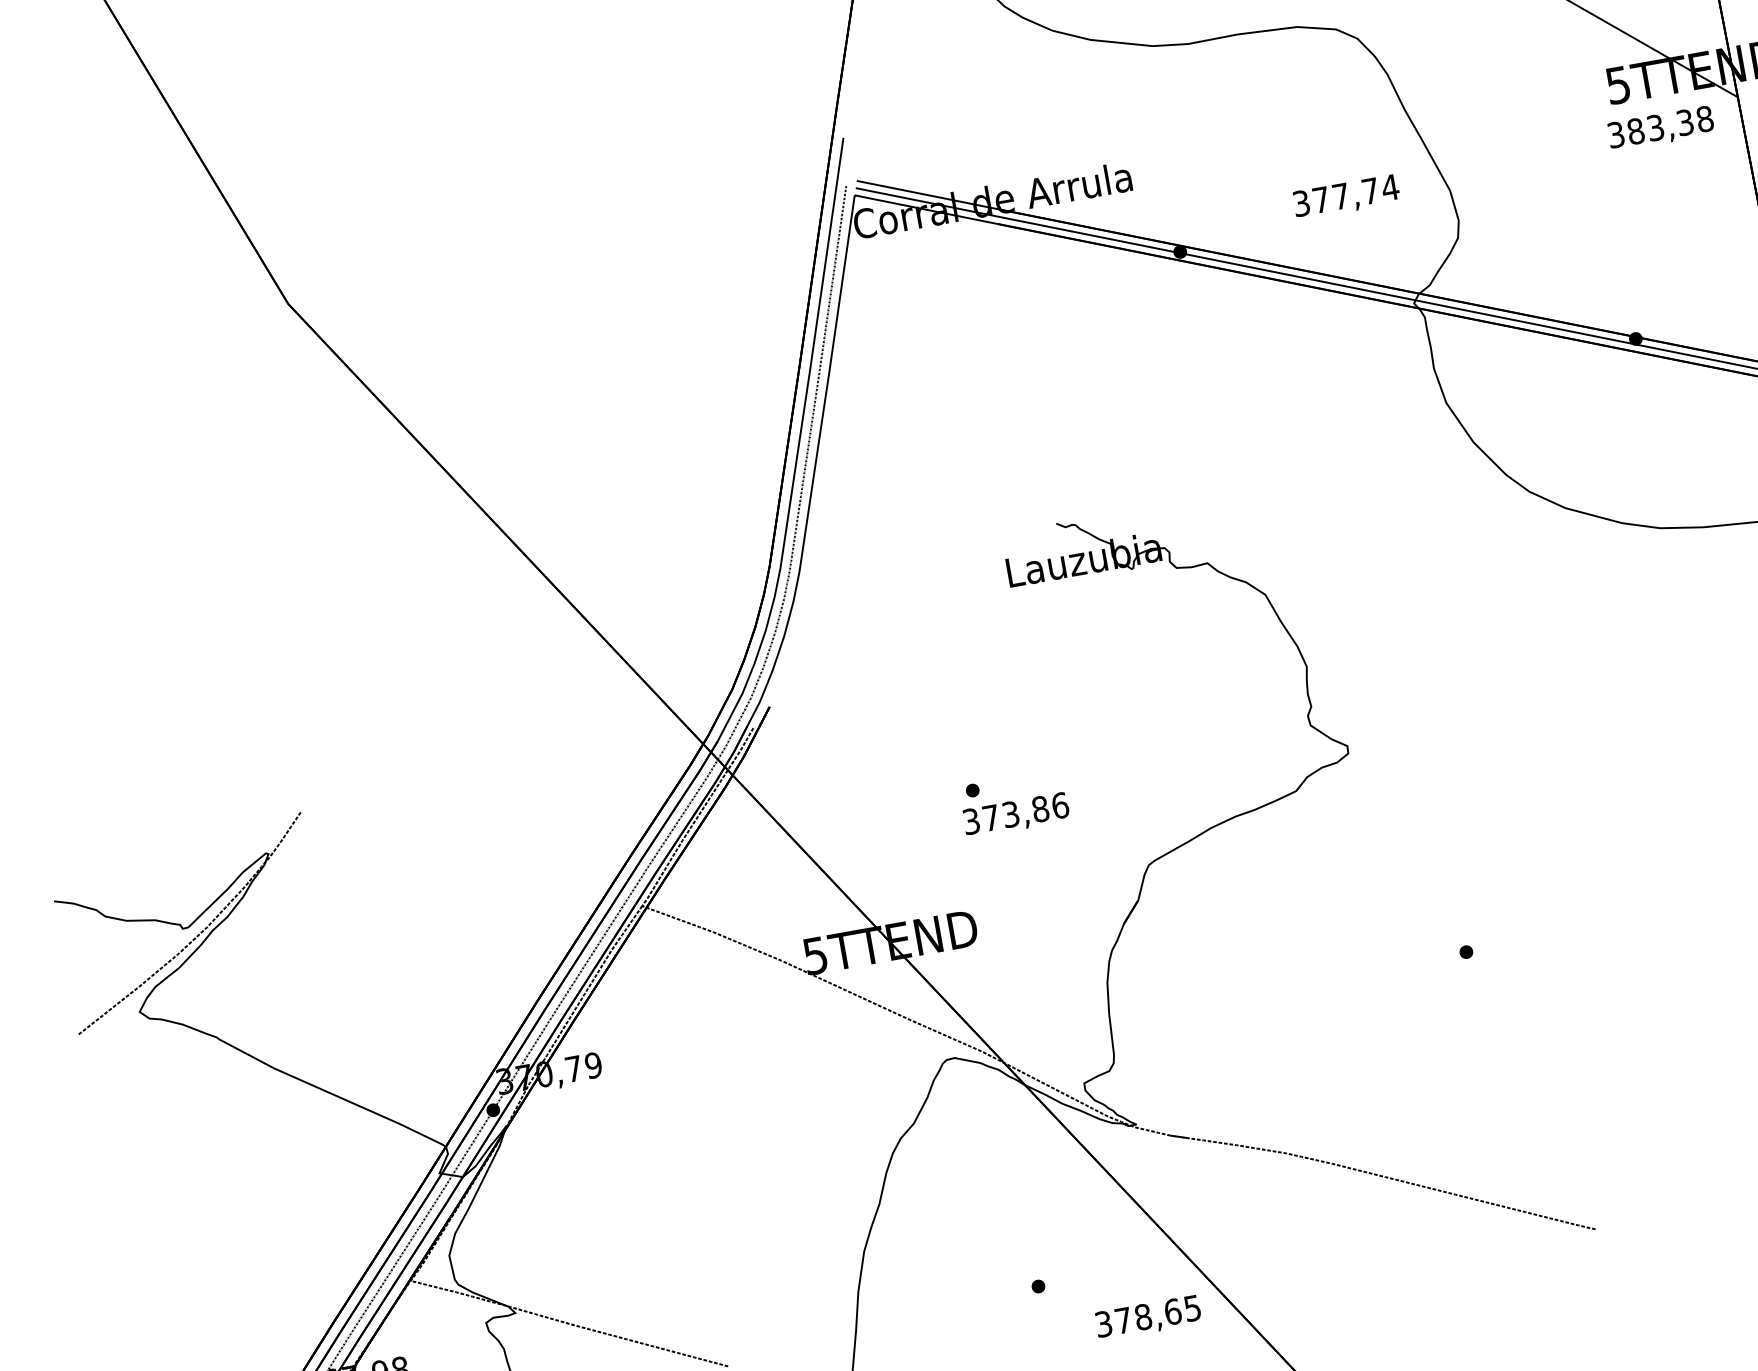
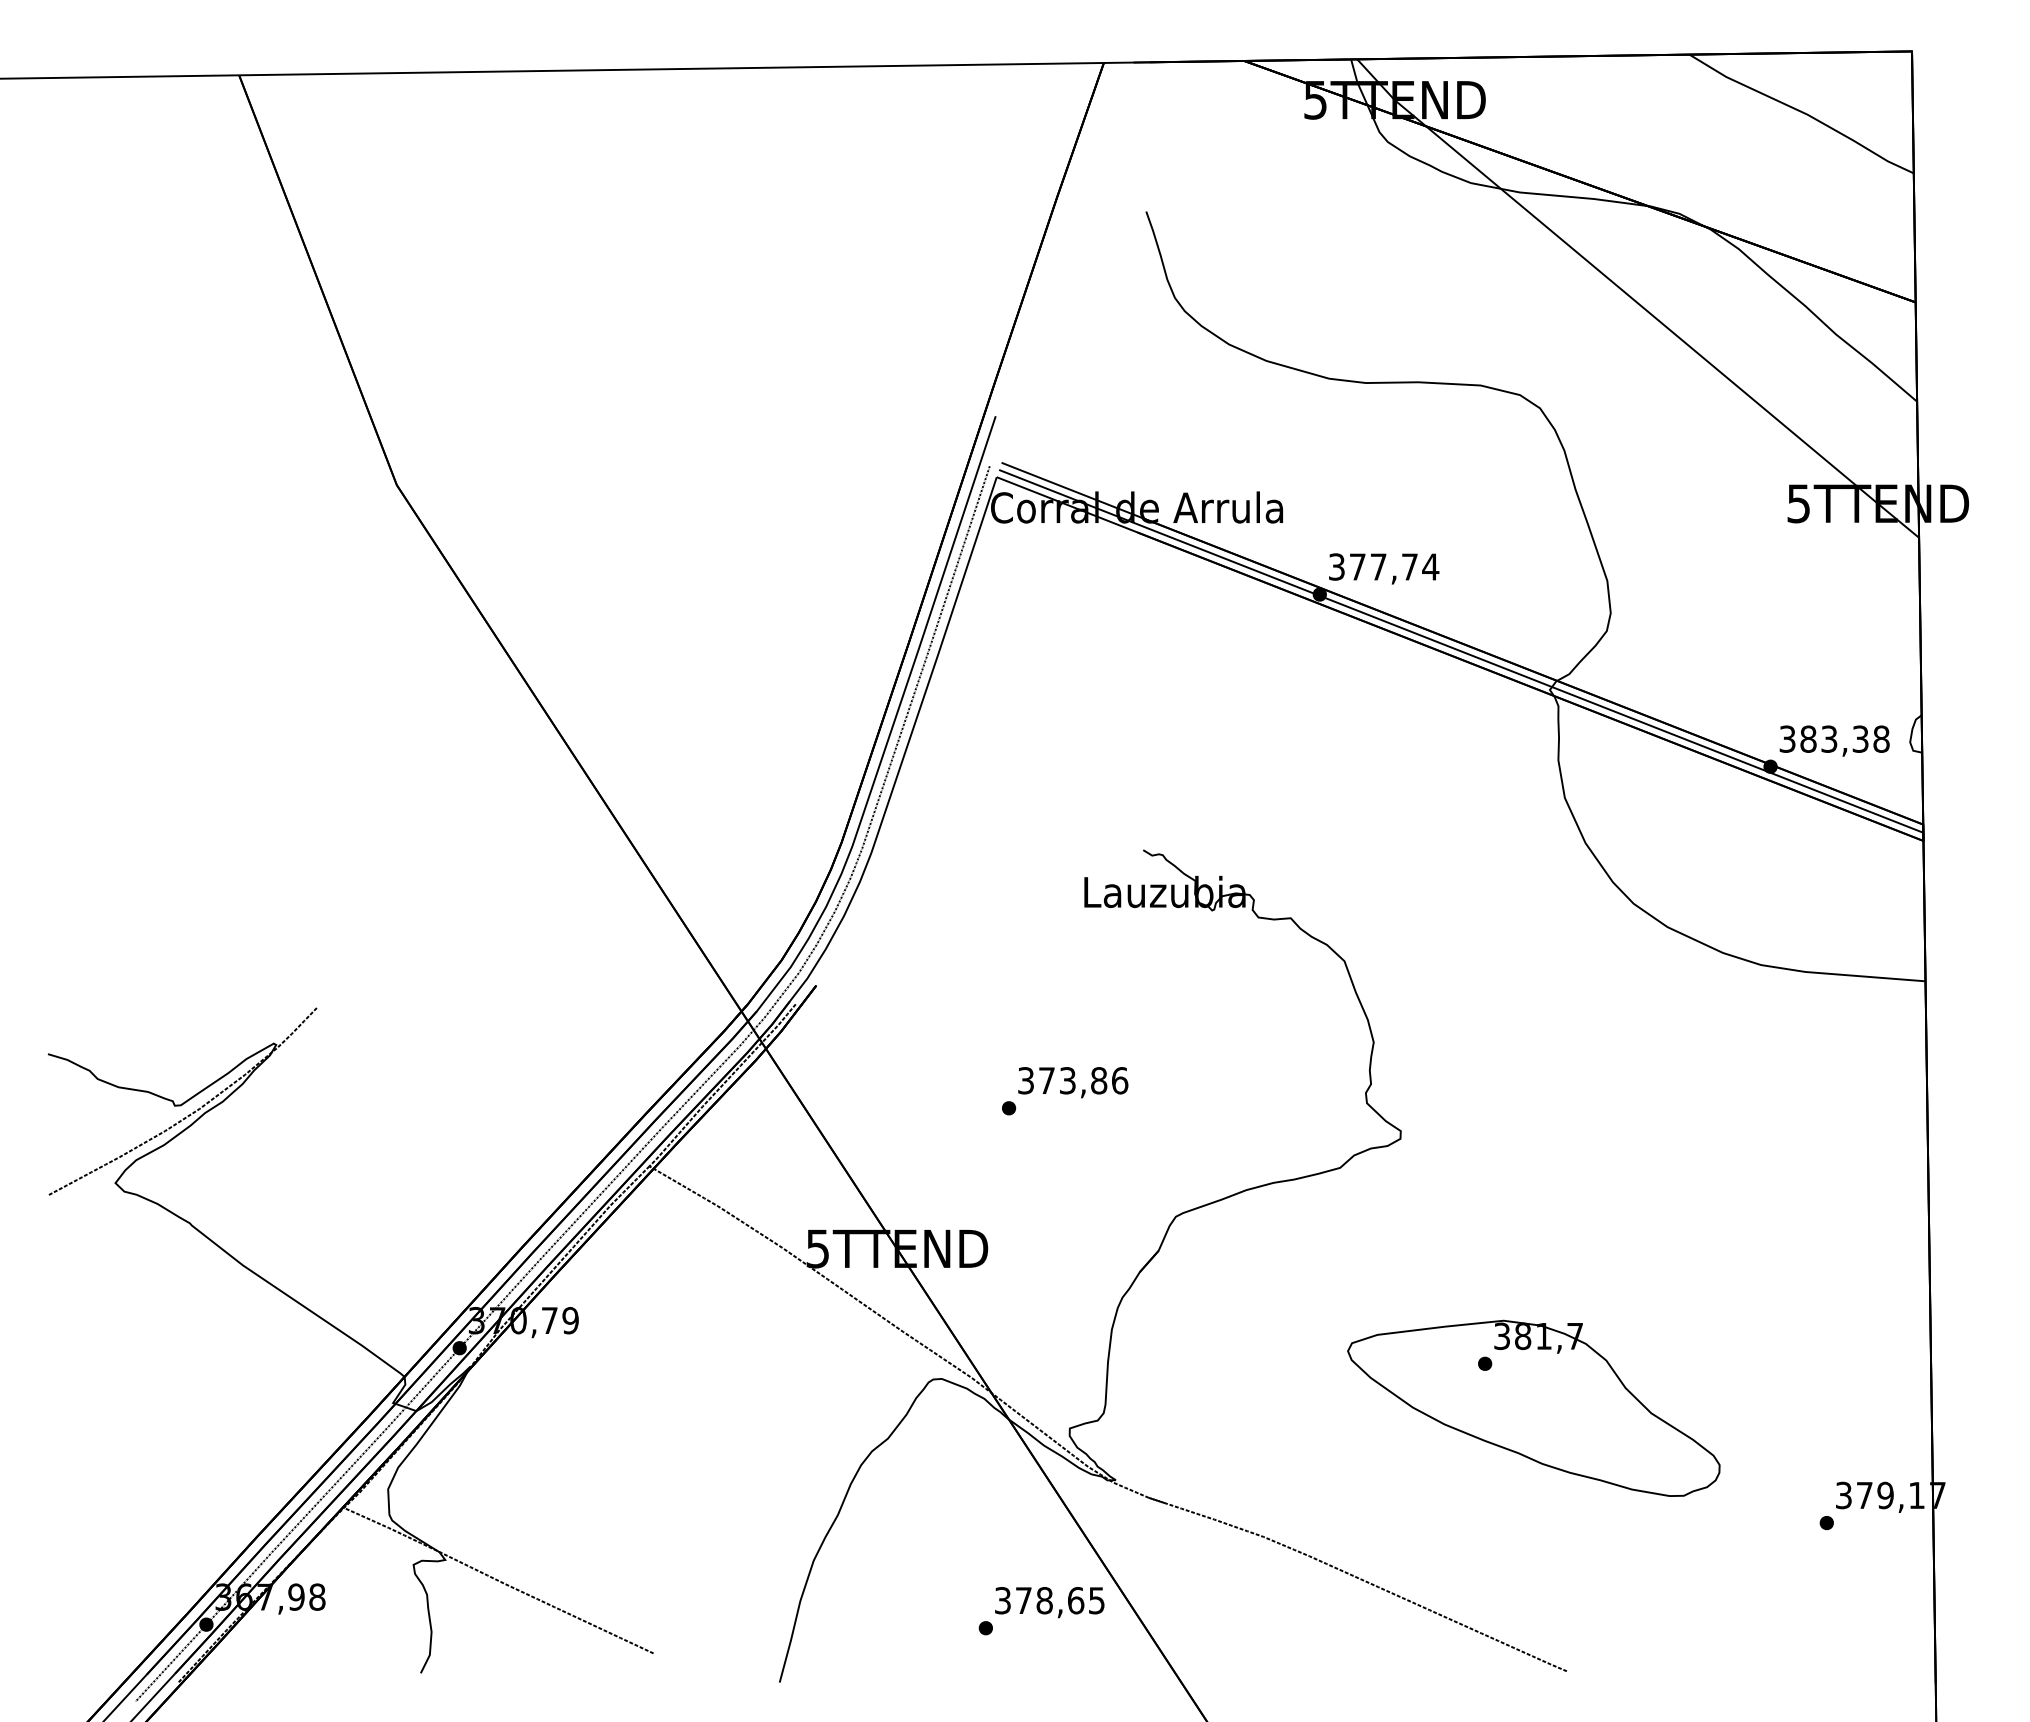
text: (1660, 128) -> (1834, 740), moved
text: (1346, 196) -> (1384, 568), moved
text: (1016, 815) -> (1073, 1082), moved
part: (1519, 985) -> (1533, 1407), added
text: (1148, 1318) -> (1049, 1602), moved

